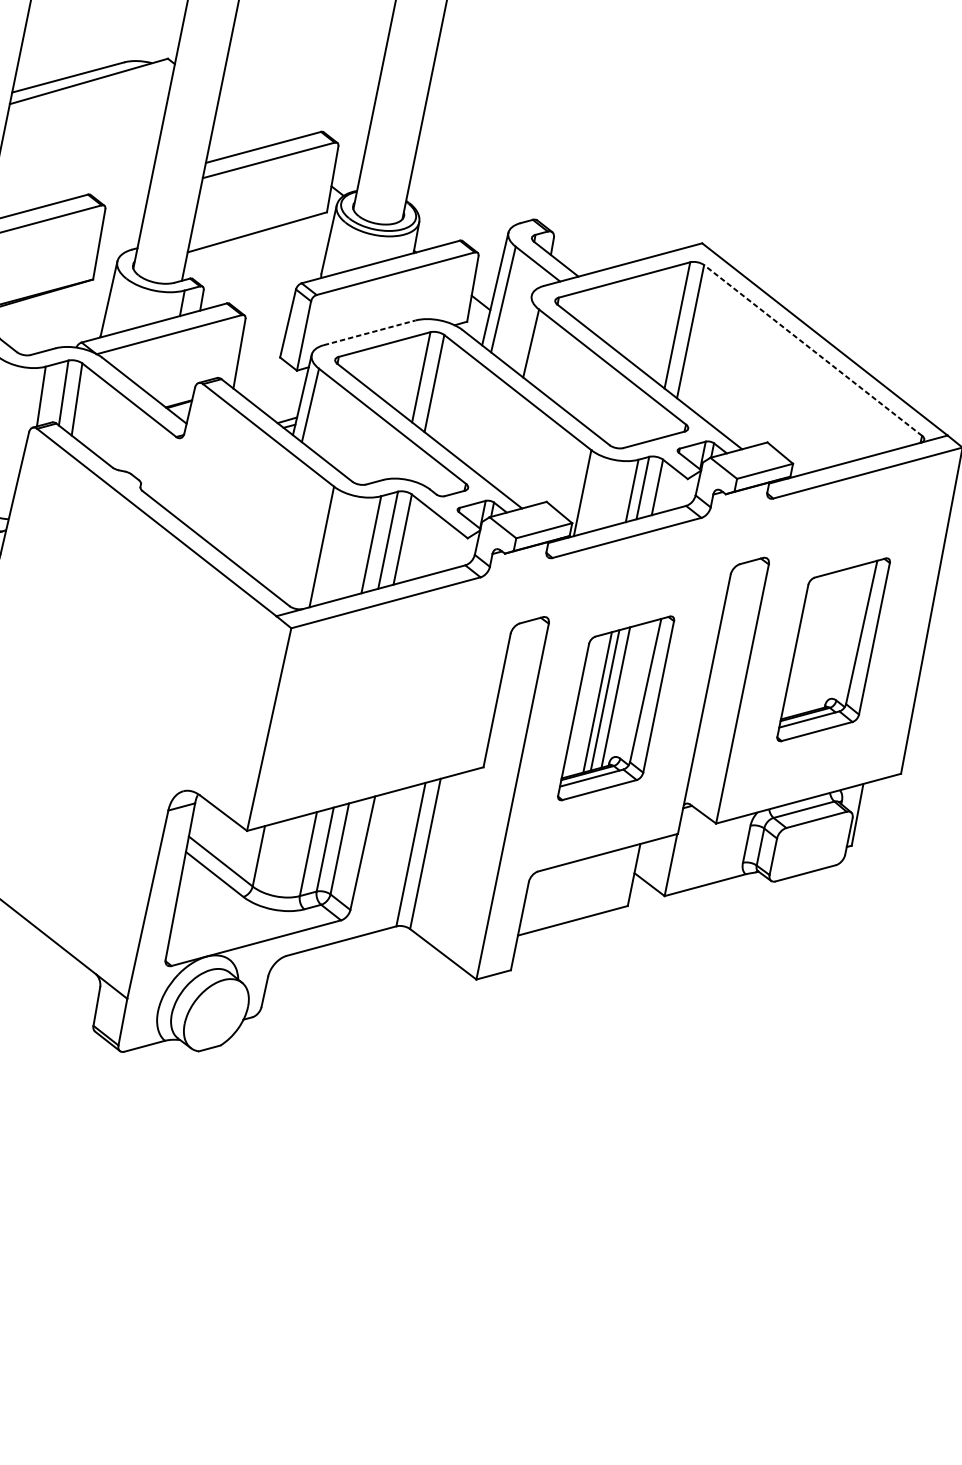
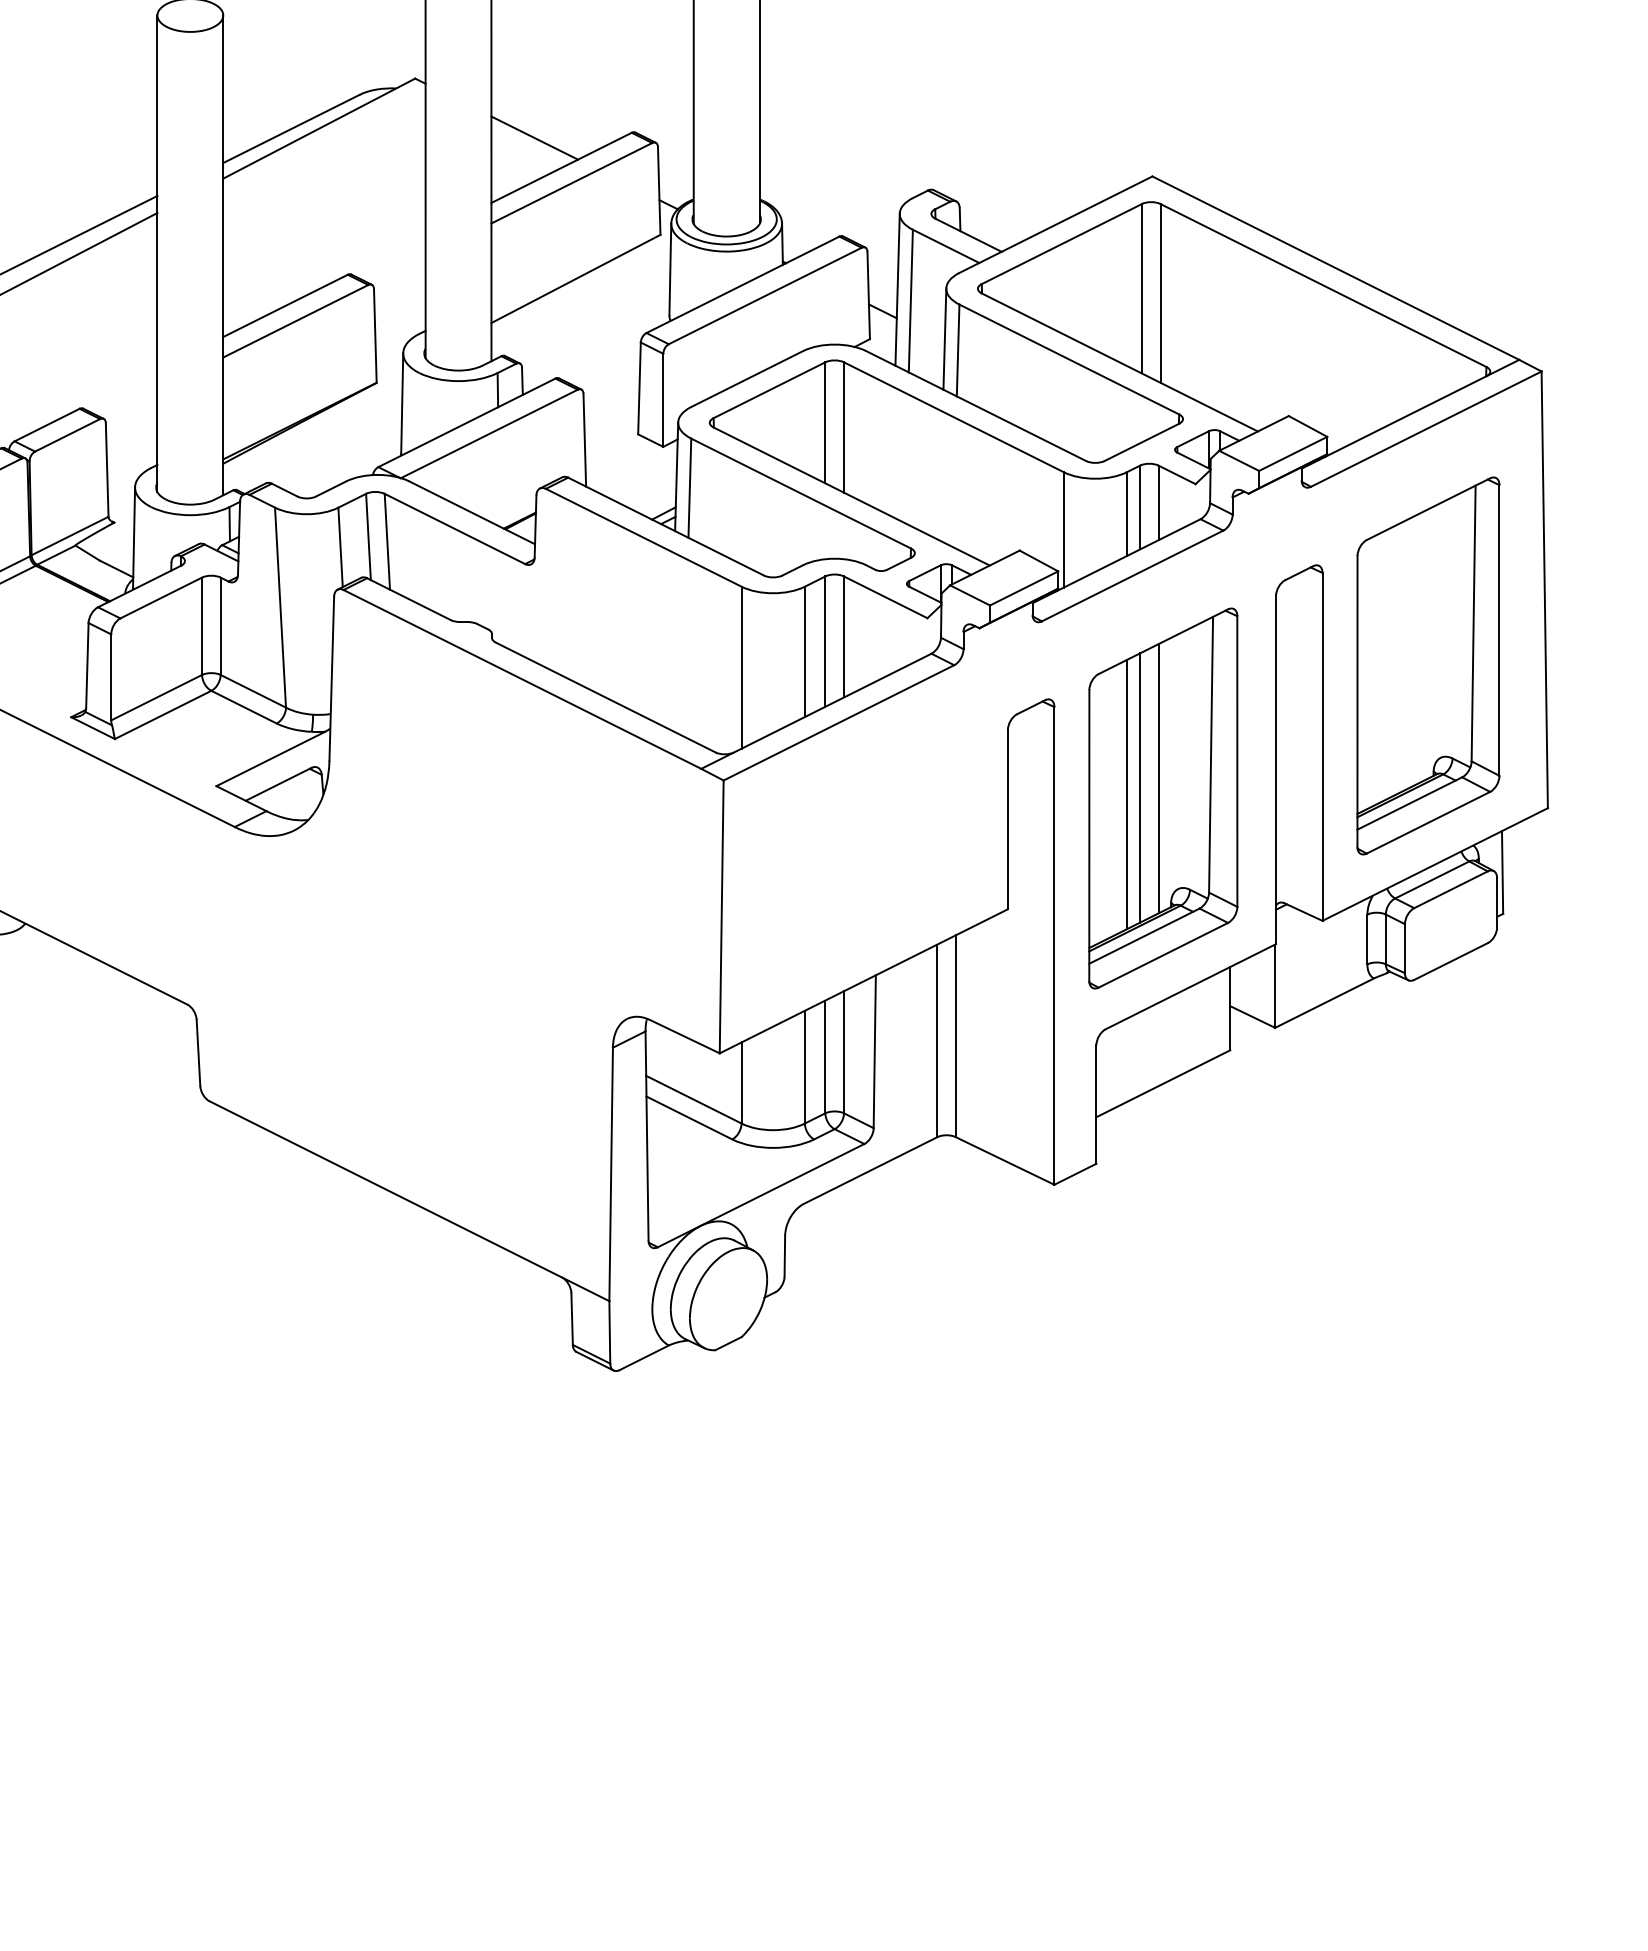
line: (247, 120) -> (534, 137), added
line: (370, 332) -> (747, 378), dashed -> solid
line: (522, 332) -> (944, 338), added
line: (813, 350) -> (1323, 285), dashed -> solid
part: (833, 649) -> (1428, 665), size x1.43
part: (616, 708) -> (1163, 798), size x1.43

